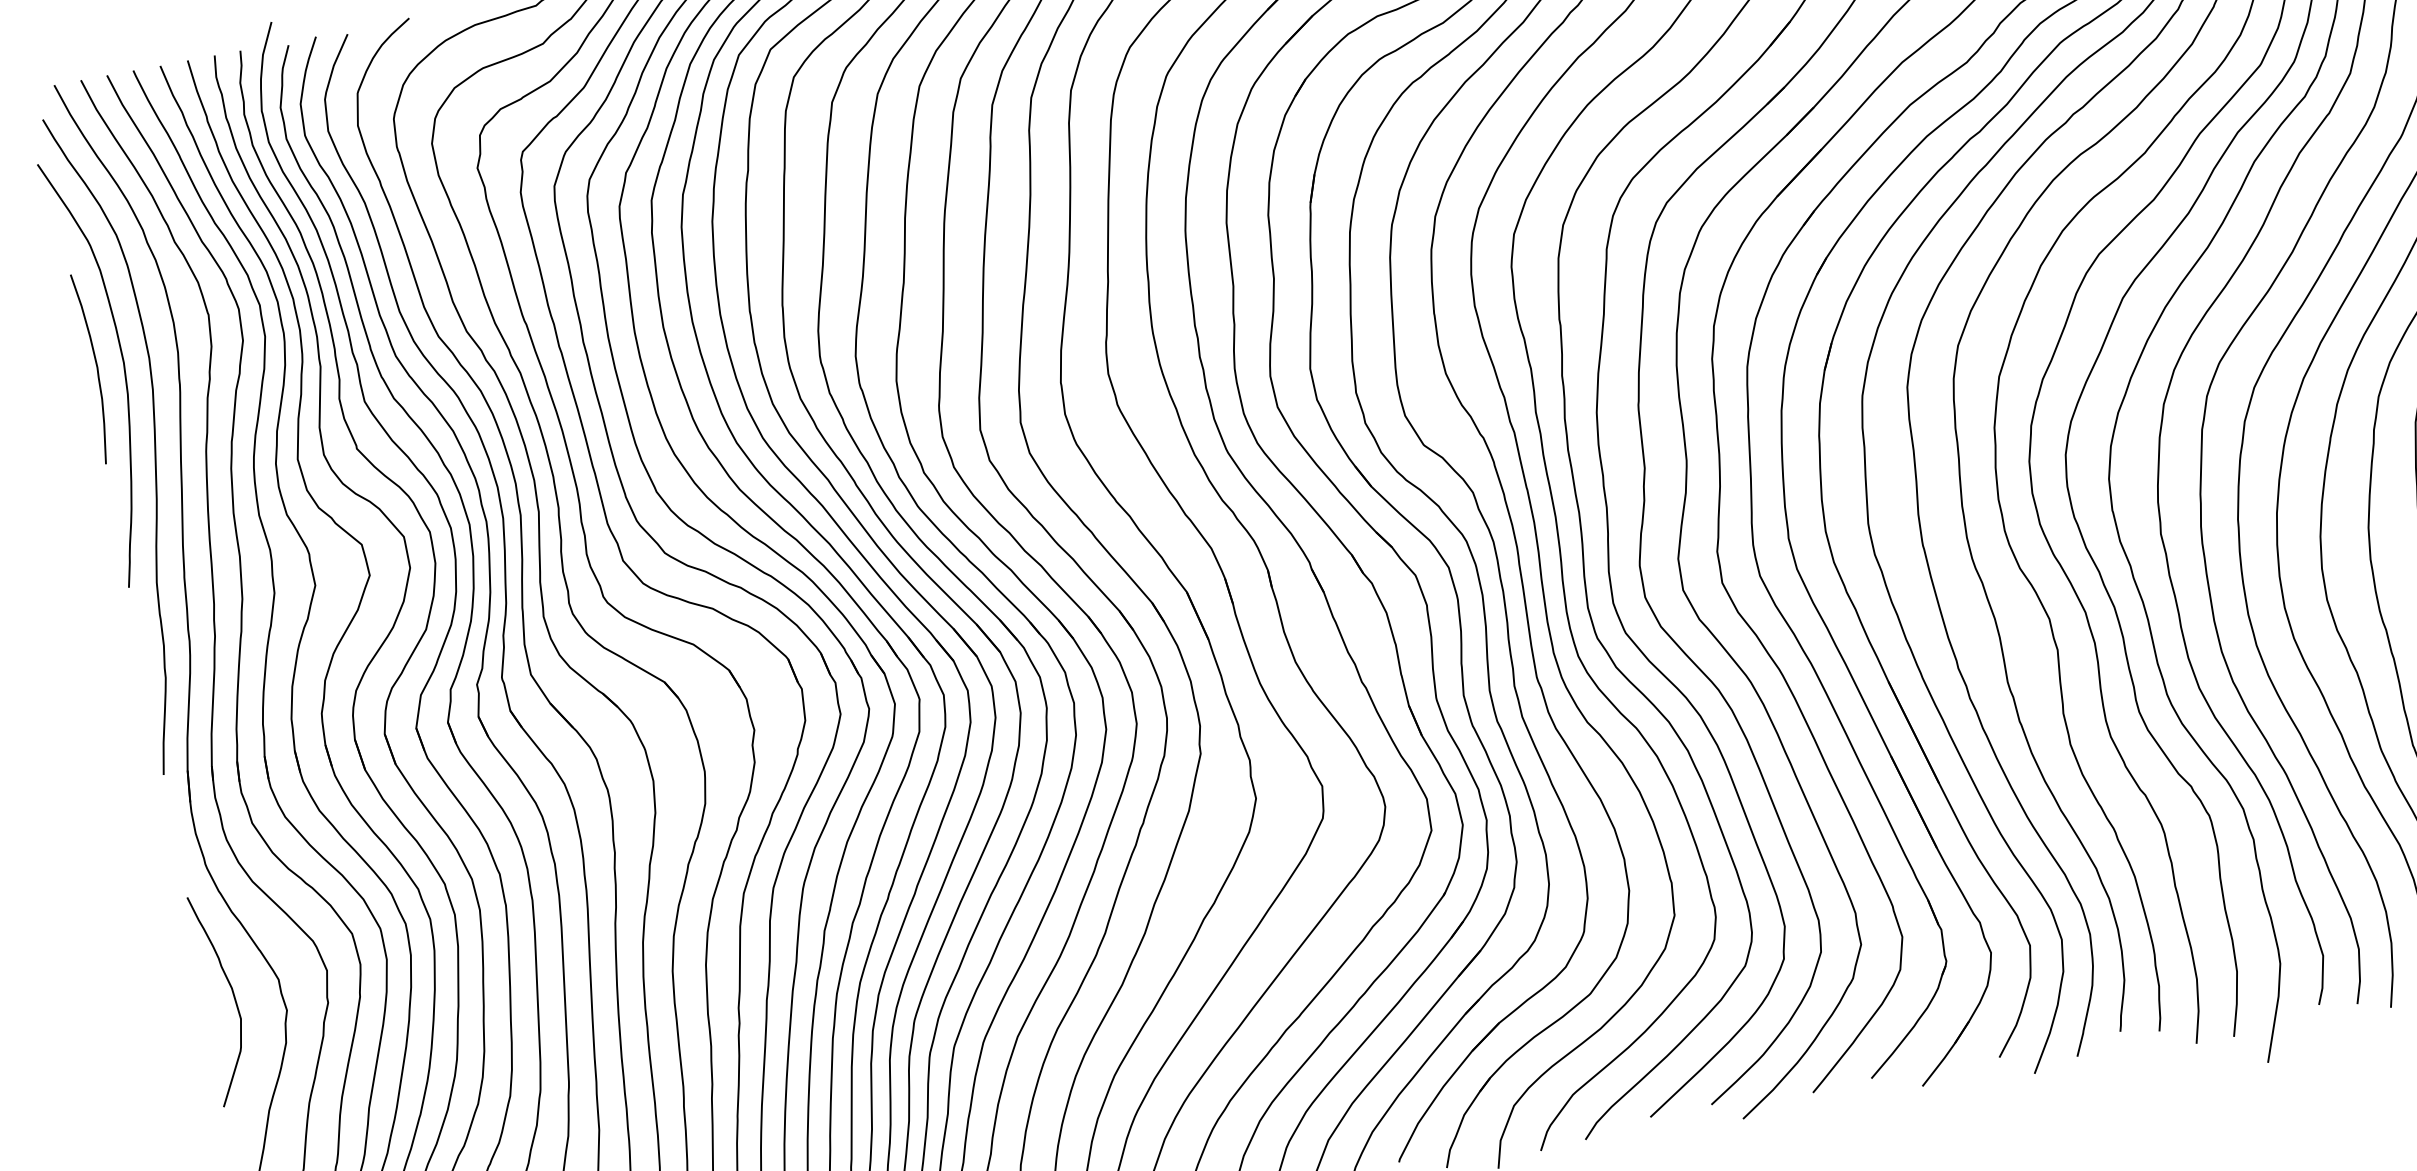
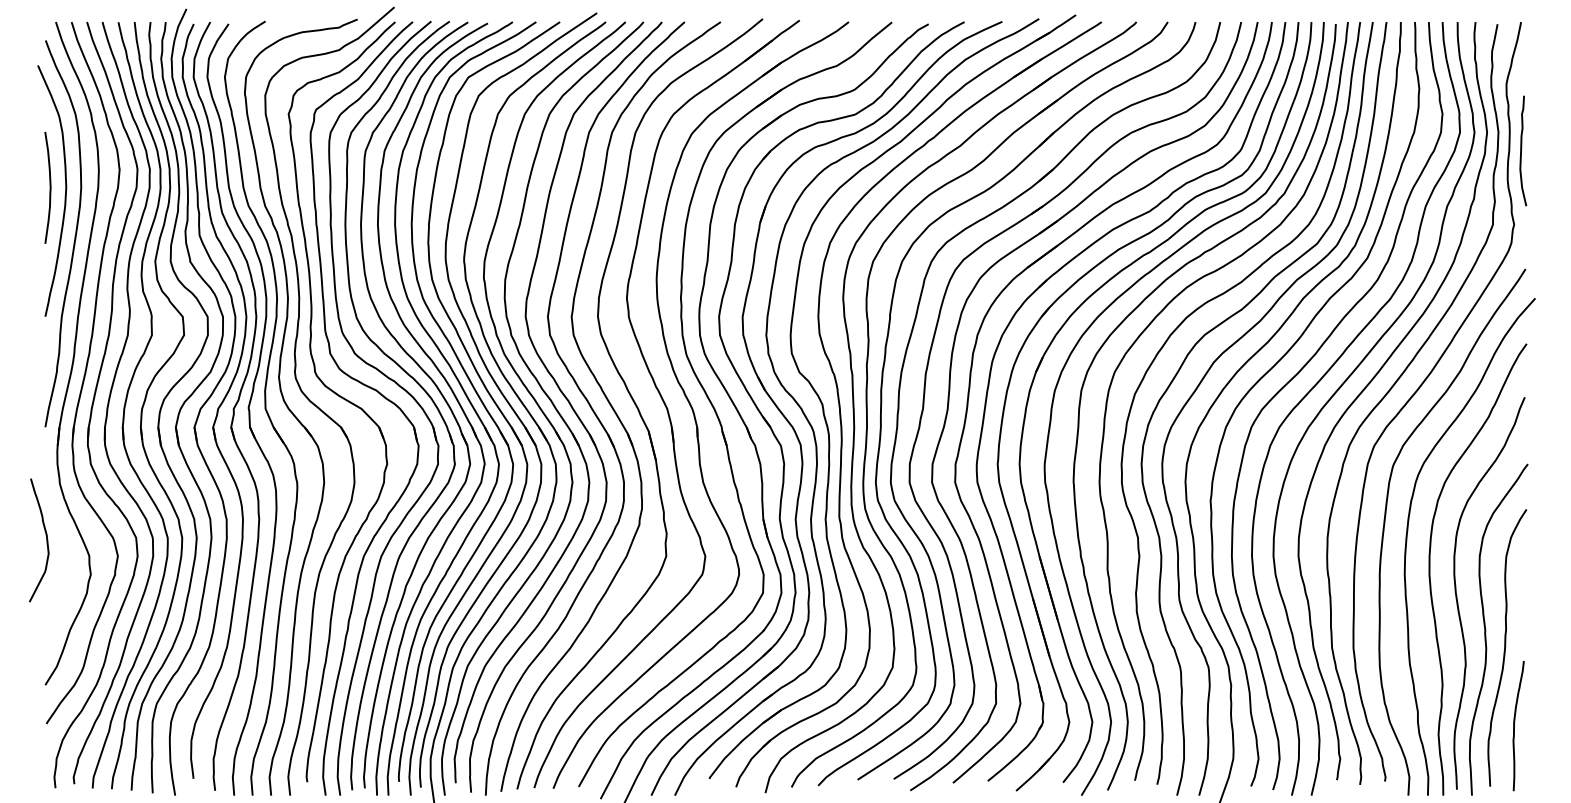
curve: (233, 997) -> (46, 540), moved

